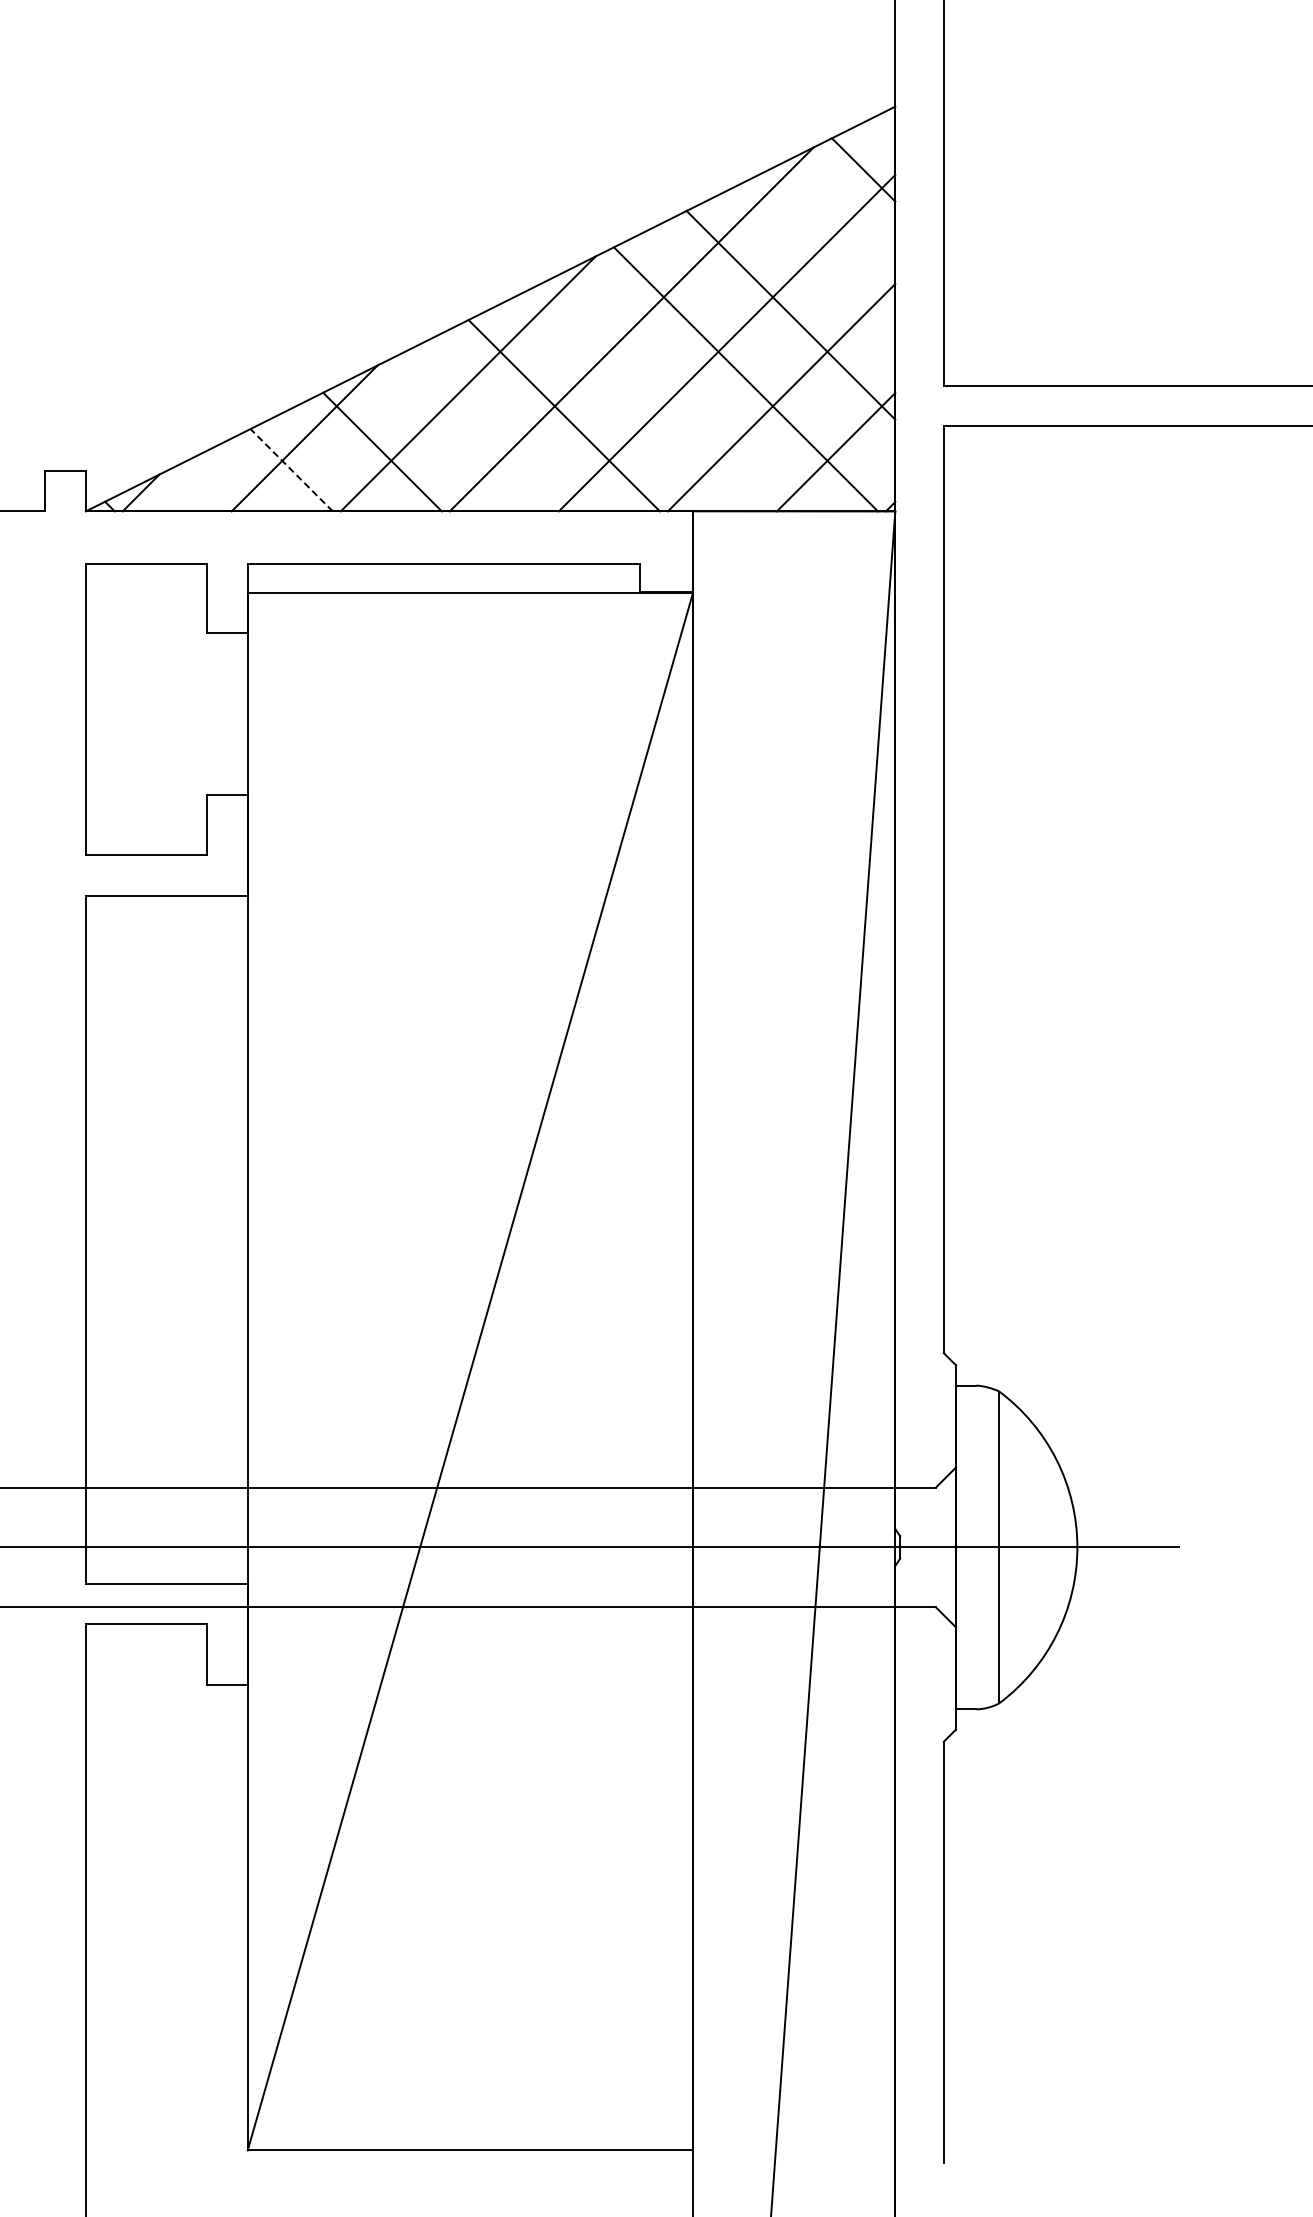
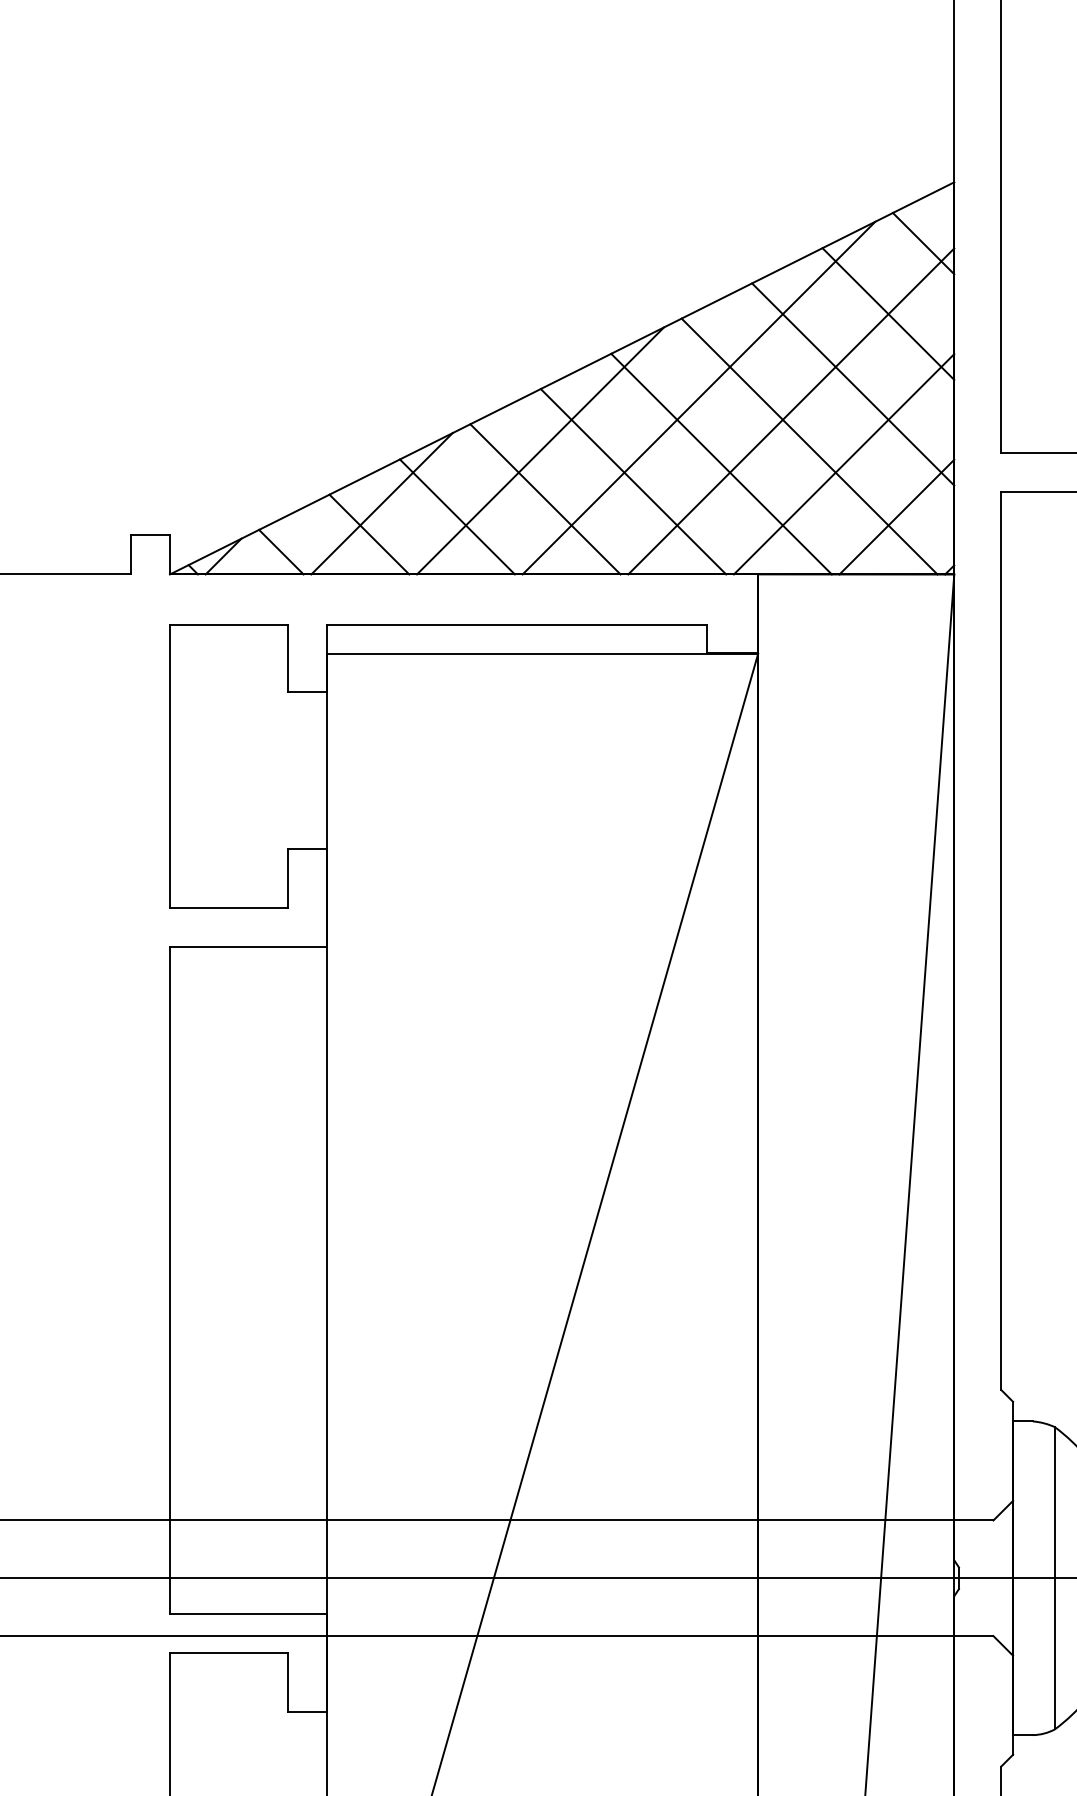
line: (827, 242) -> (888, 313), added
line: (654, 397) -> (720, 464), added
line: (472, 433) -> (544, 498), added
line: (291, 469) -> (369, 533), dashed -> solid
line: (200, 488) -> (281, 552), added

